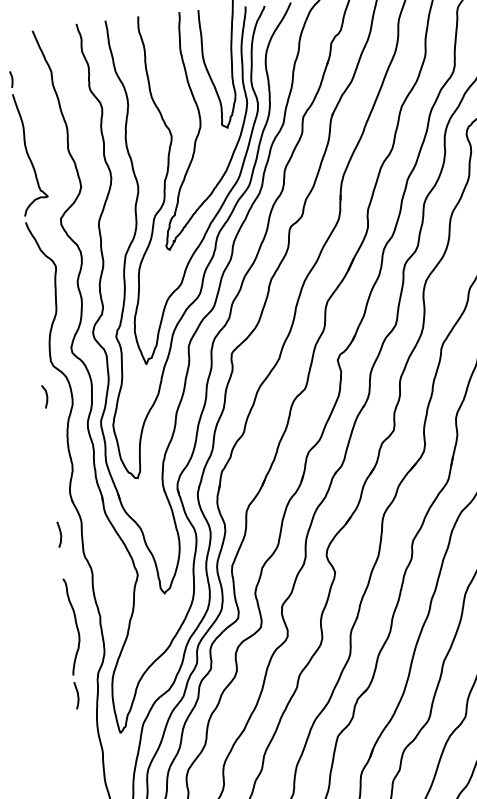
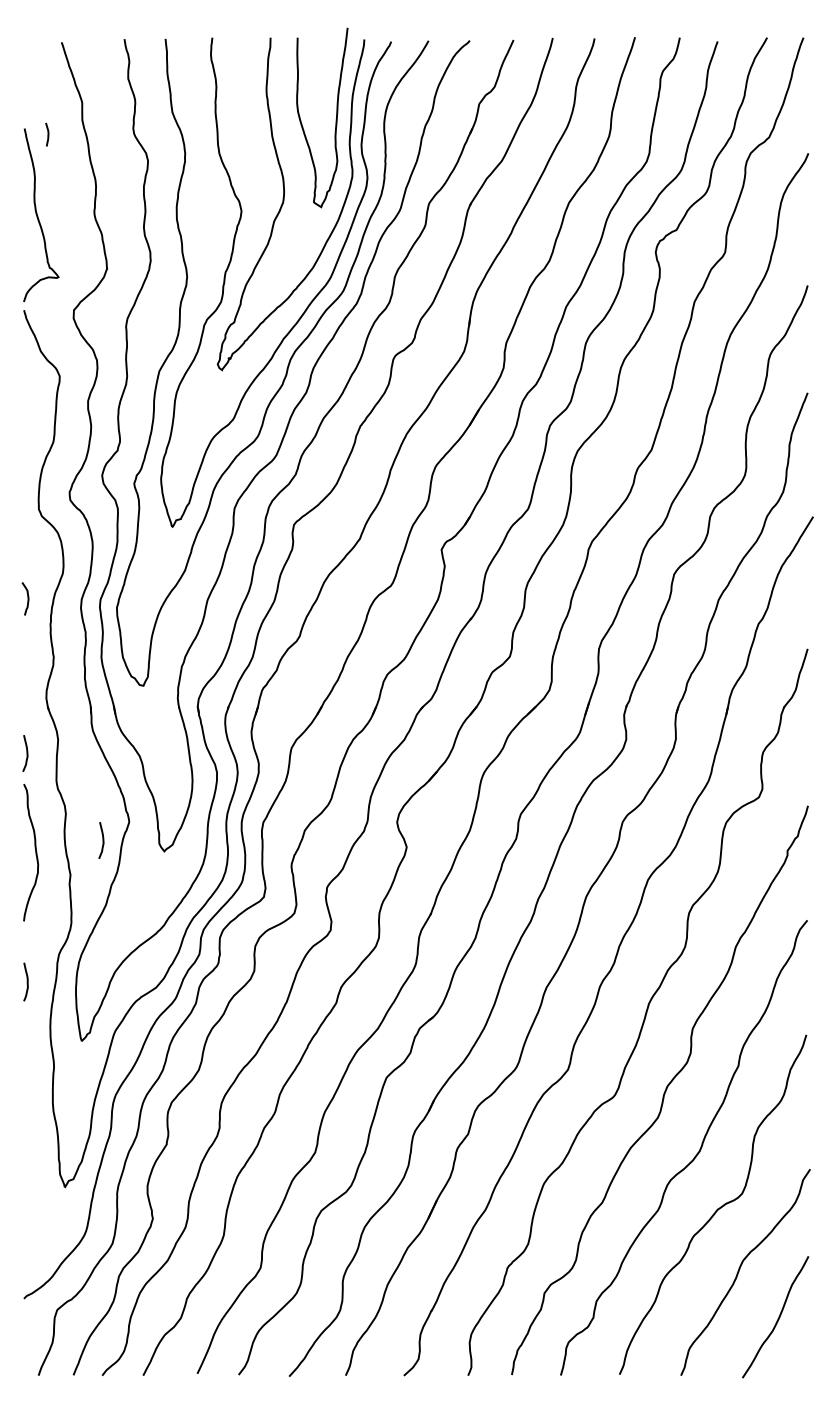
line: (11, 79) -> (47, 134), moved
curve: (46, 396) -> (27, 598), moved
curve: (120, 590) -> (102, 840), added
curve: (76, 626) -> (35, 852), moved

